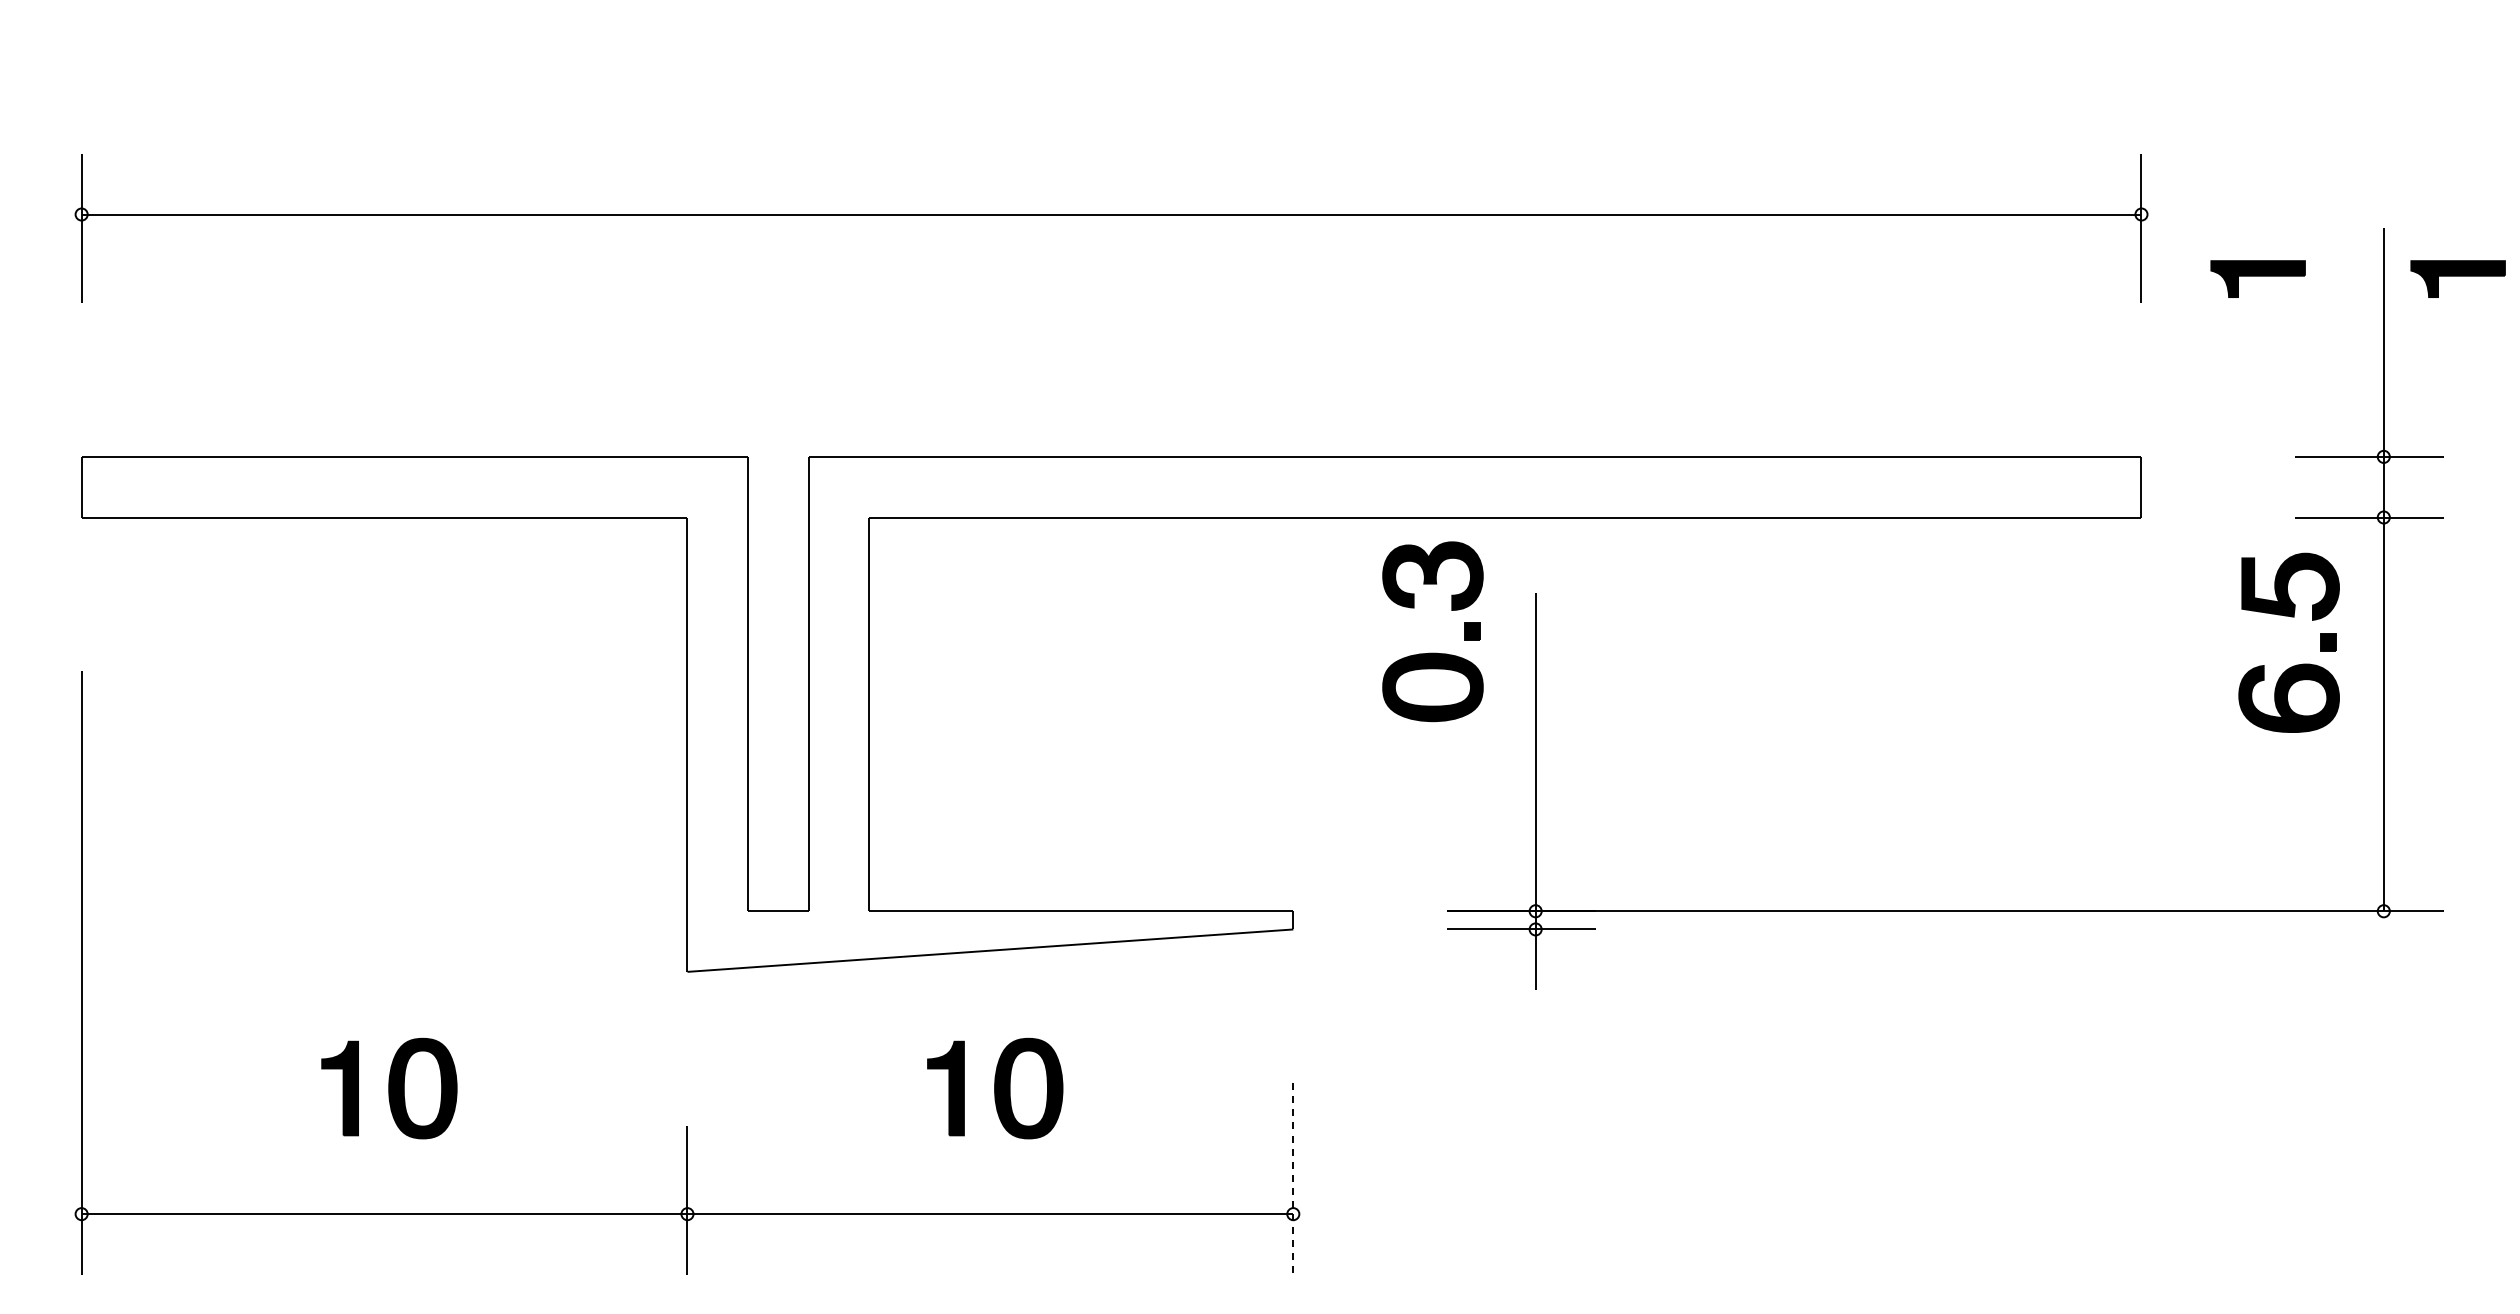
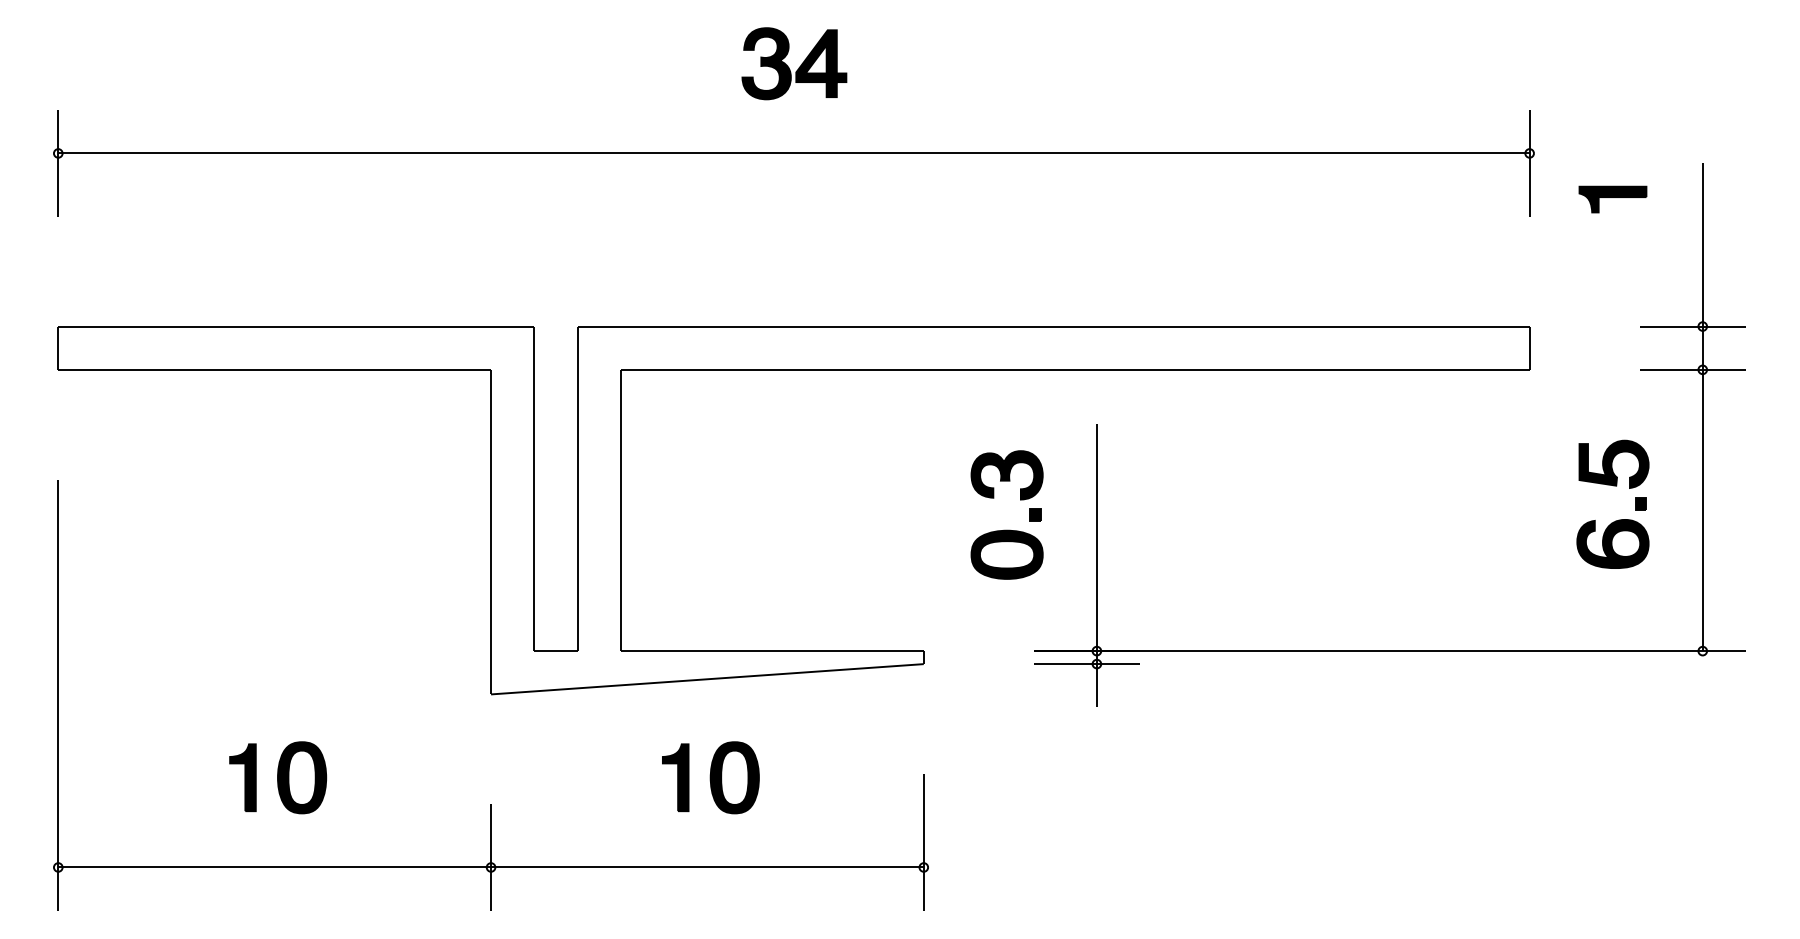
part: (1104, 93) -> (788, 66), added
part: (2457, 278) -> (1755, 199), removed
part: (1432, 652) -> (1006, 529), moved
part: (2296, 664) -> (1618, 519), moved
line: (1293, 1179) -> (923, 842), dashed -> solid

